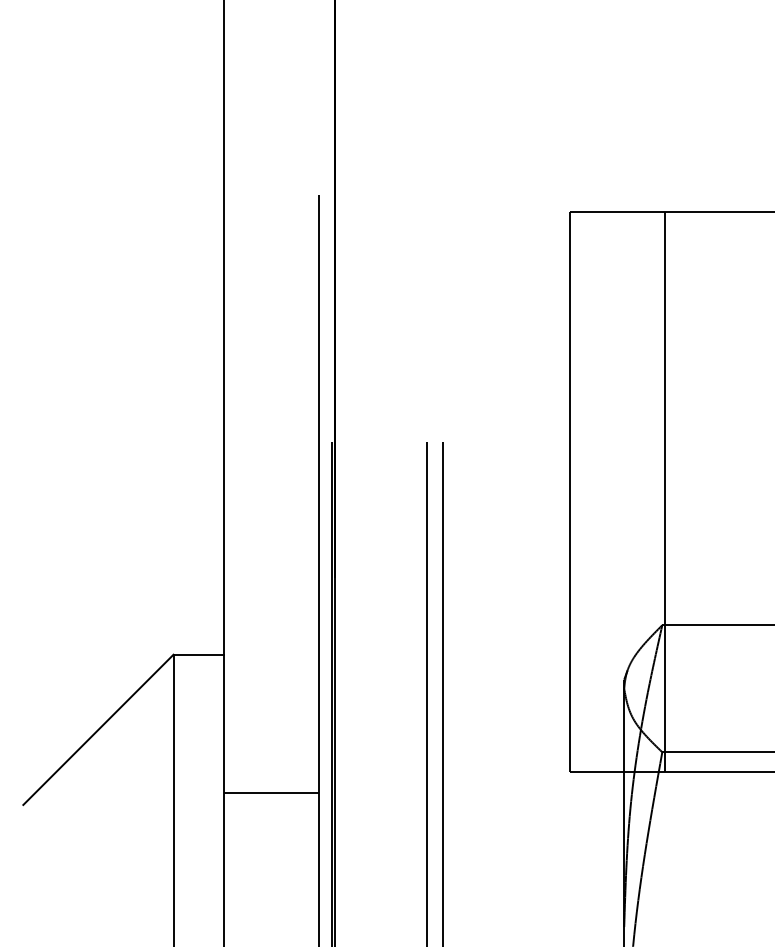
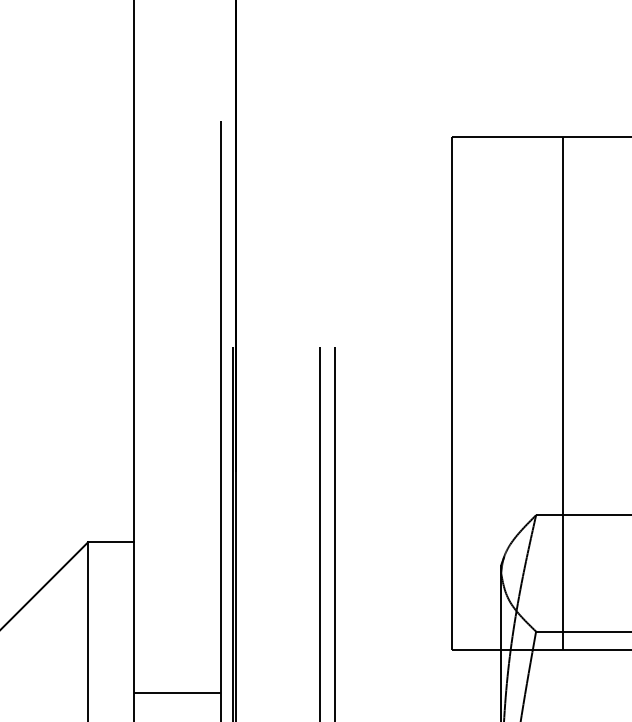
line: (665, 492) -> (562, 393), moved
line: (270, 793) -> (177, 693), moved

